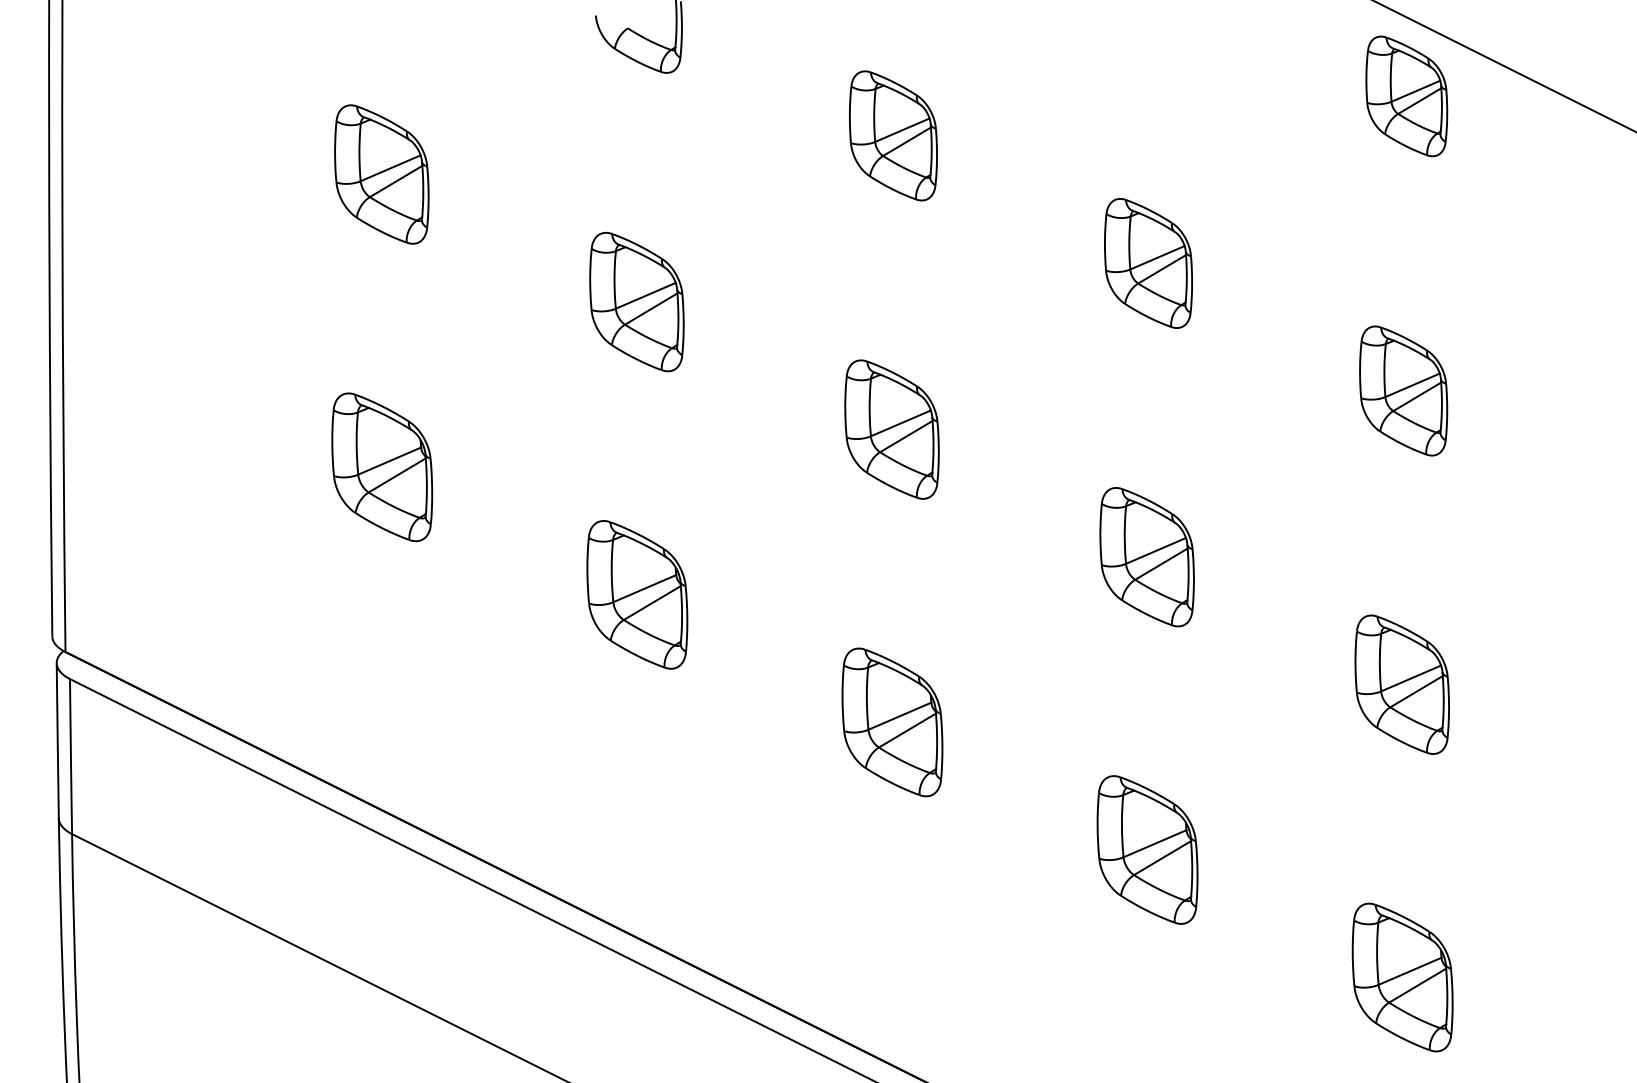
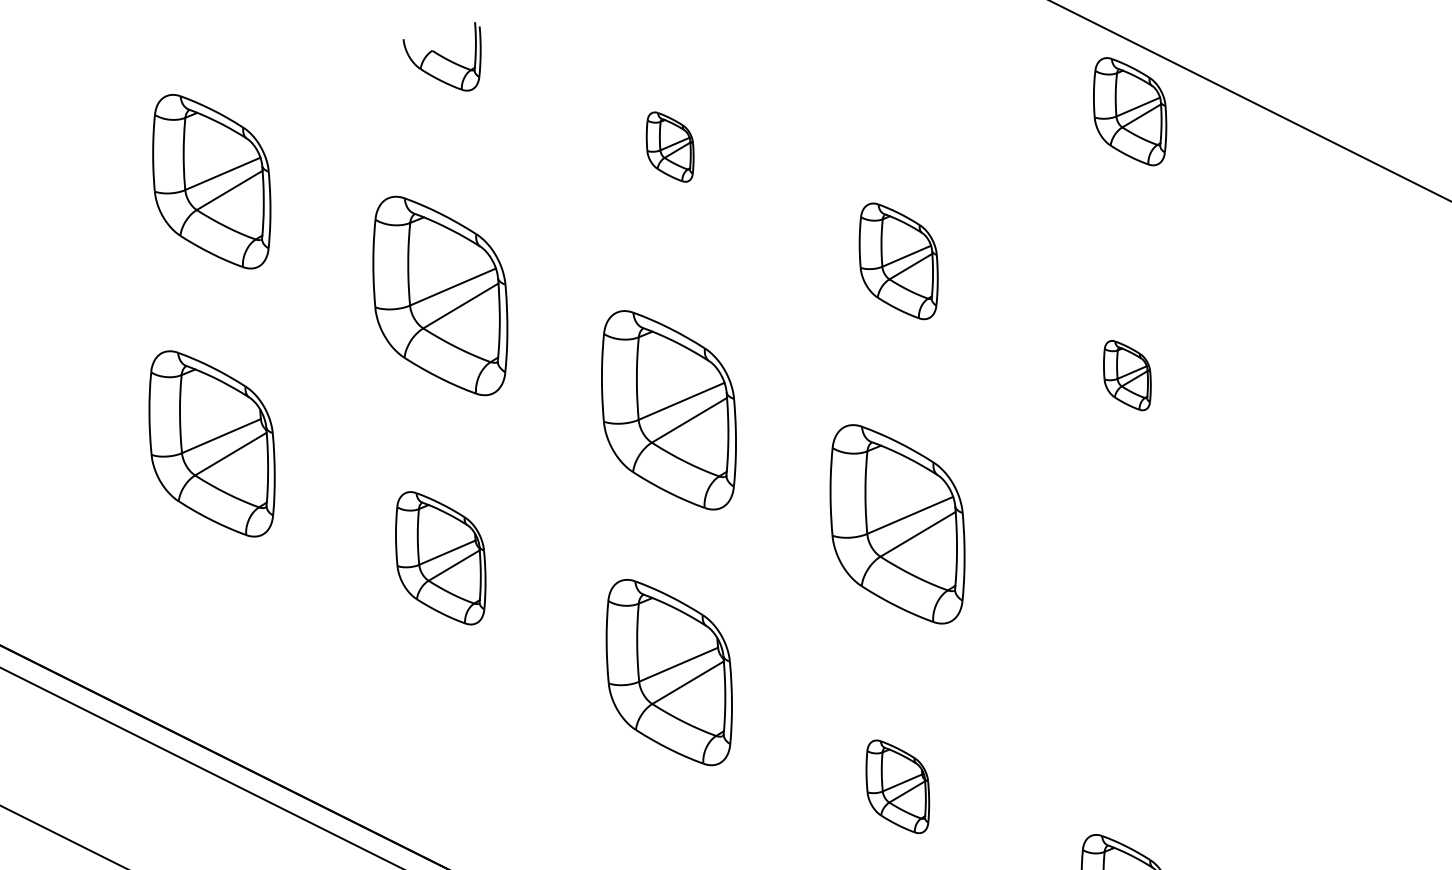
part: (893, 135) -> (670, 146), size x0.6
part: (381, 174) -> (211, 181), size x1.4
part: (636, 301) -> (439, 295), size x1.6
part: (1403, 390) -> (1127, 375), size x0.6
part: (891, 429) -> (668, 410), size x1.6
part: (382, 467) -> (212, 444), size x1.4
part: (1146, 557) -> (896, 524), size x1.6
part: (1401, 684) -> (1125, 638), removed
part: (892, 722) -> (669, 672), size x1.4
part: (1147, 849) -> (897, 786), size x0.7

